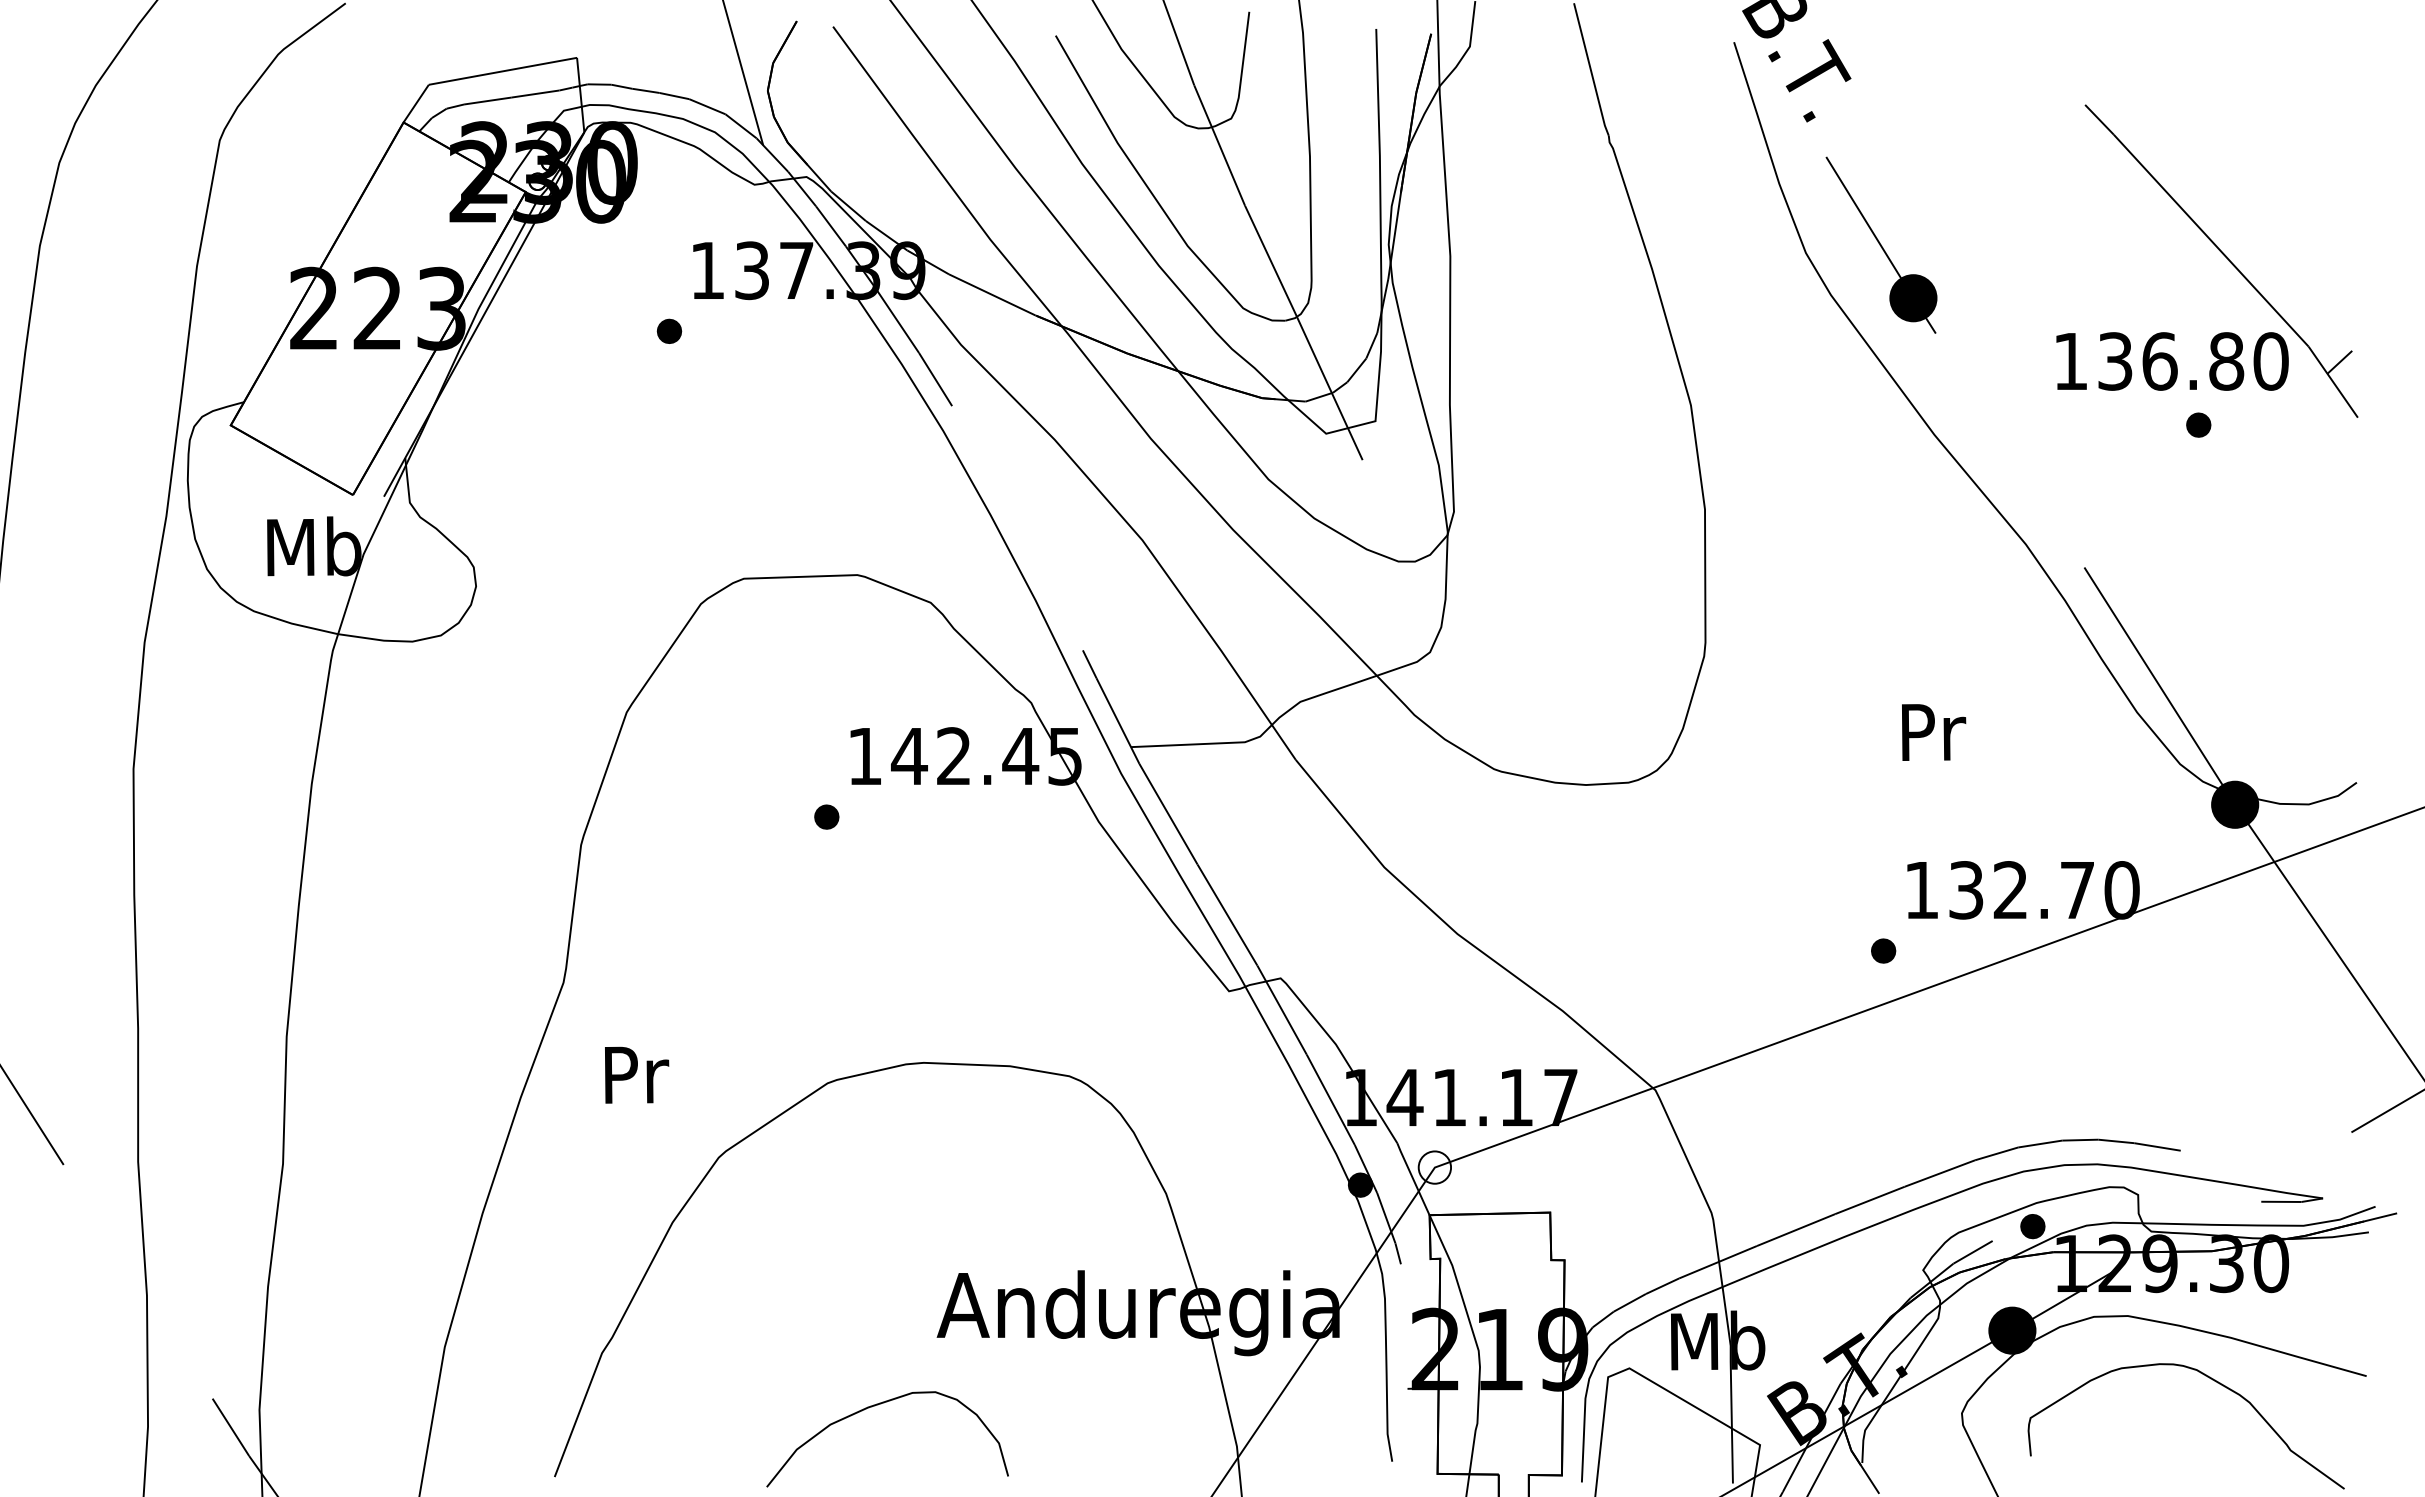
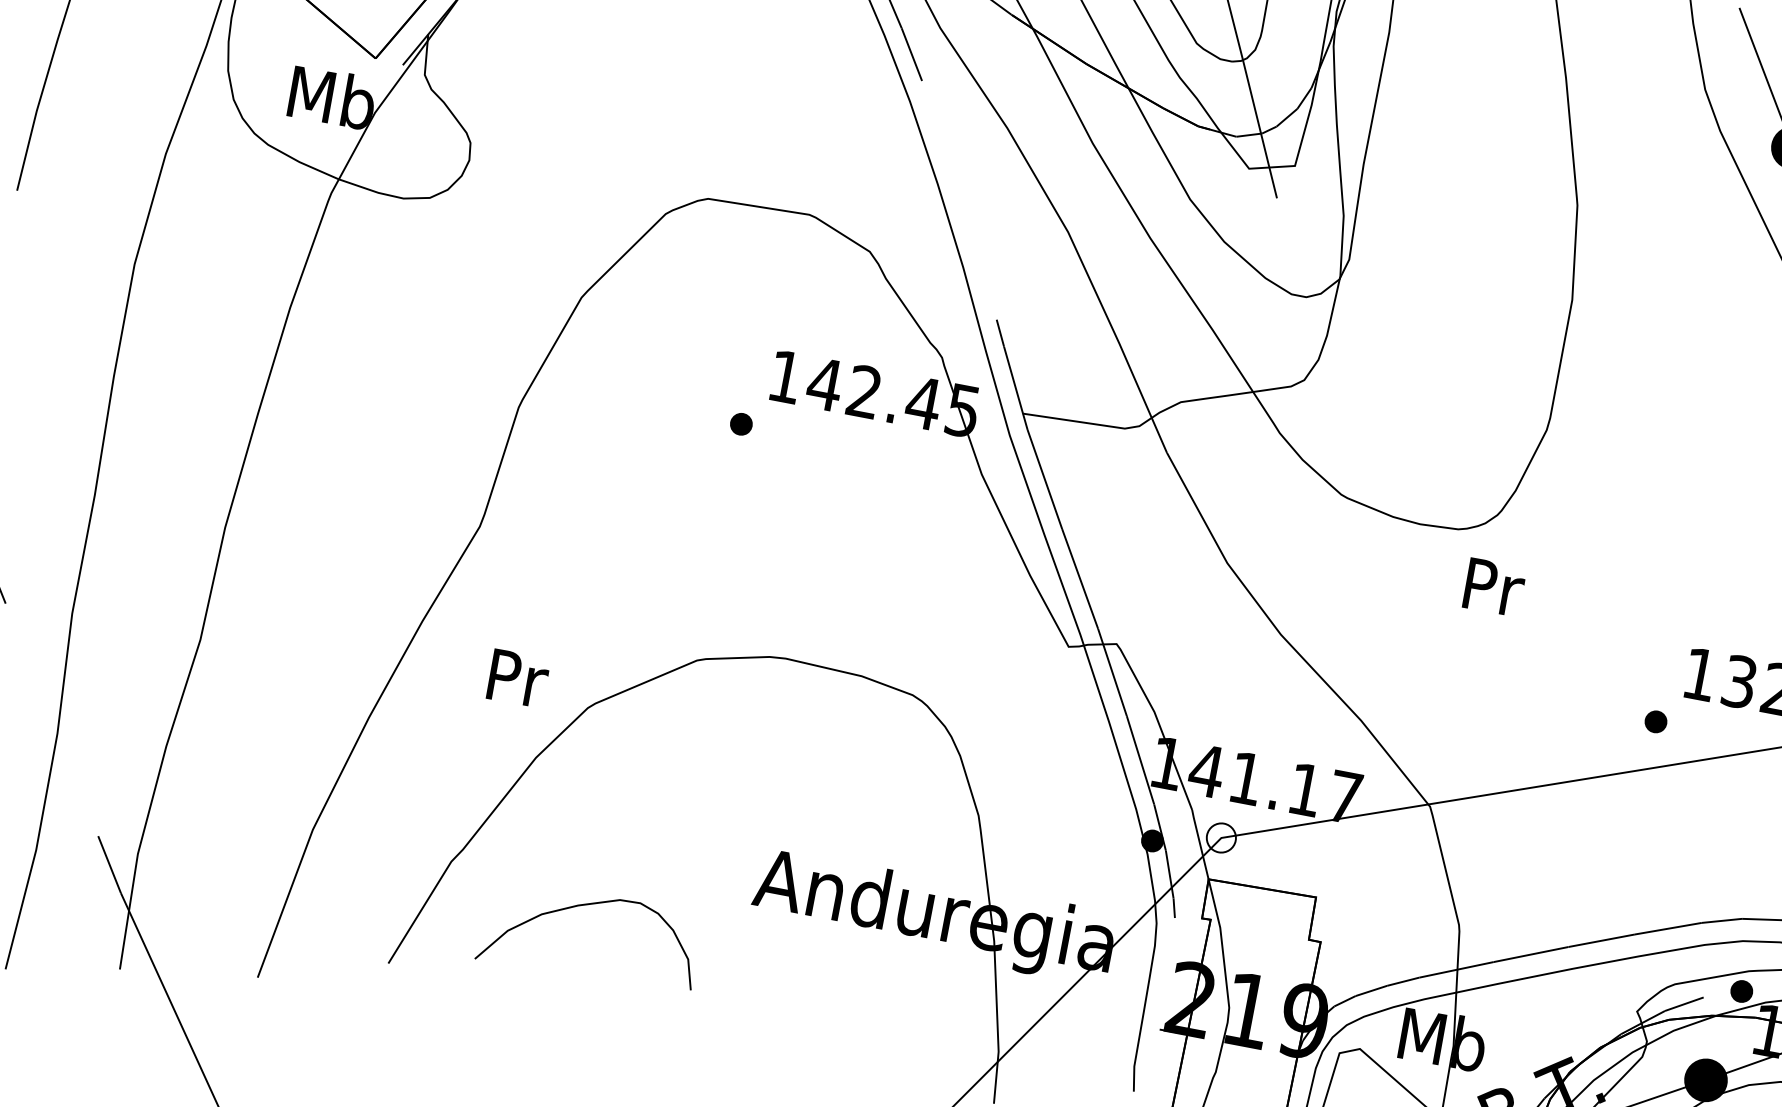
text: (1934, 732) -> (1494, 587), moved
text: (637, 1074) -> (518, 678), moved
curve: (875, 1406) -> (584, 905), moved

